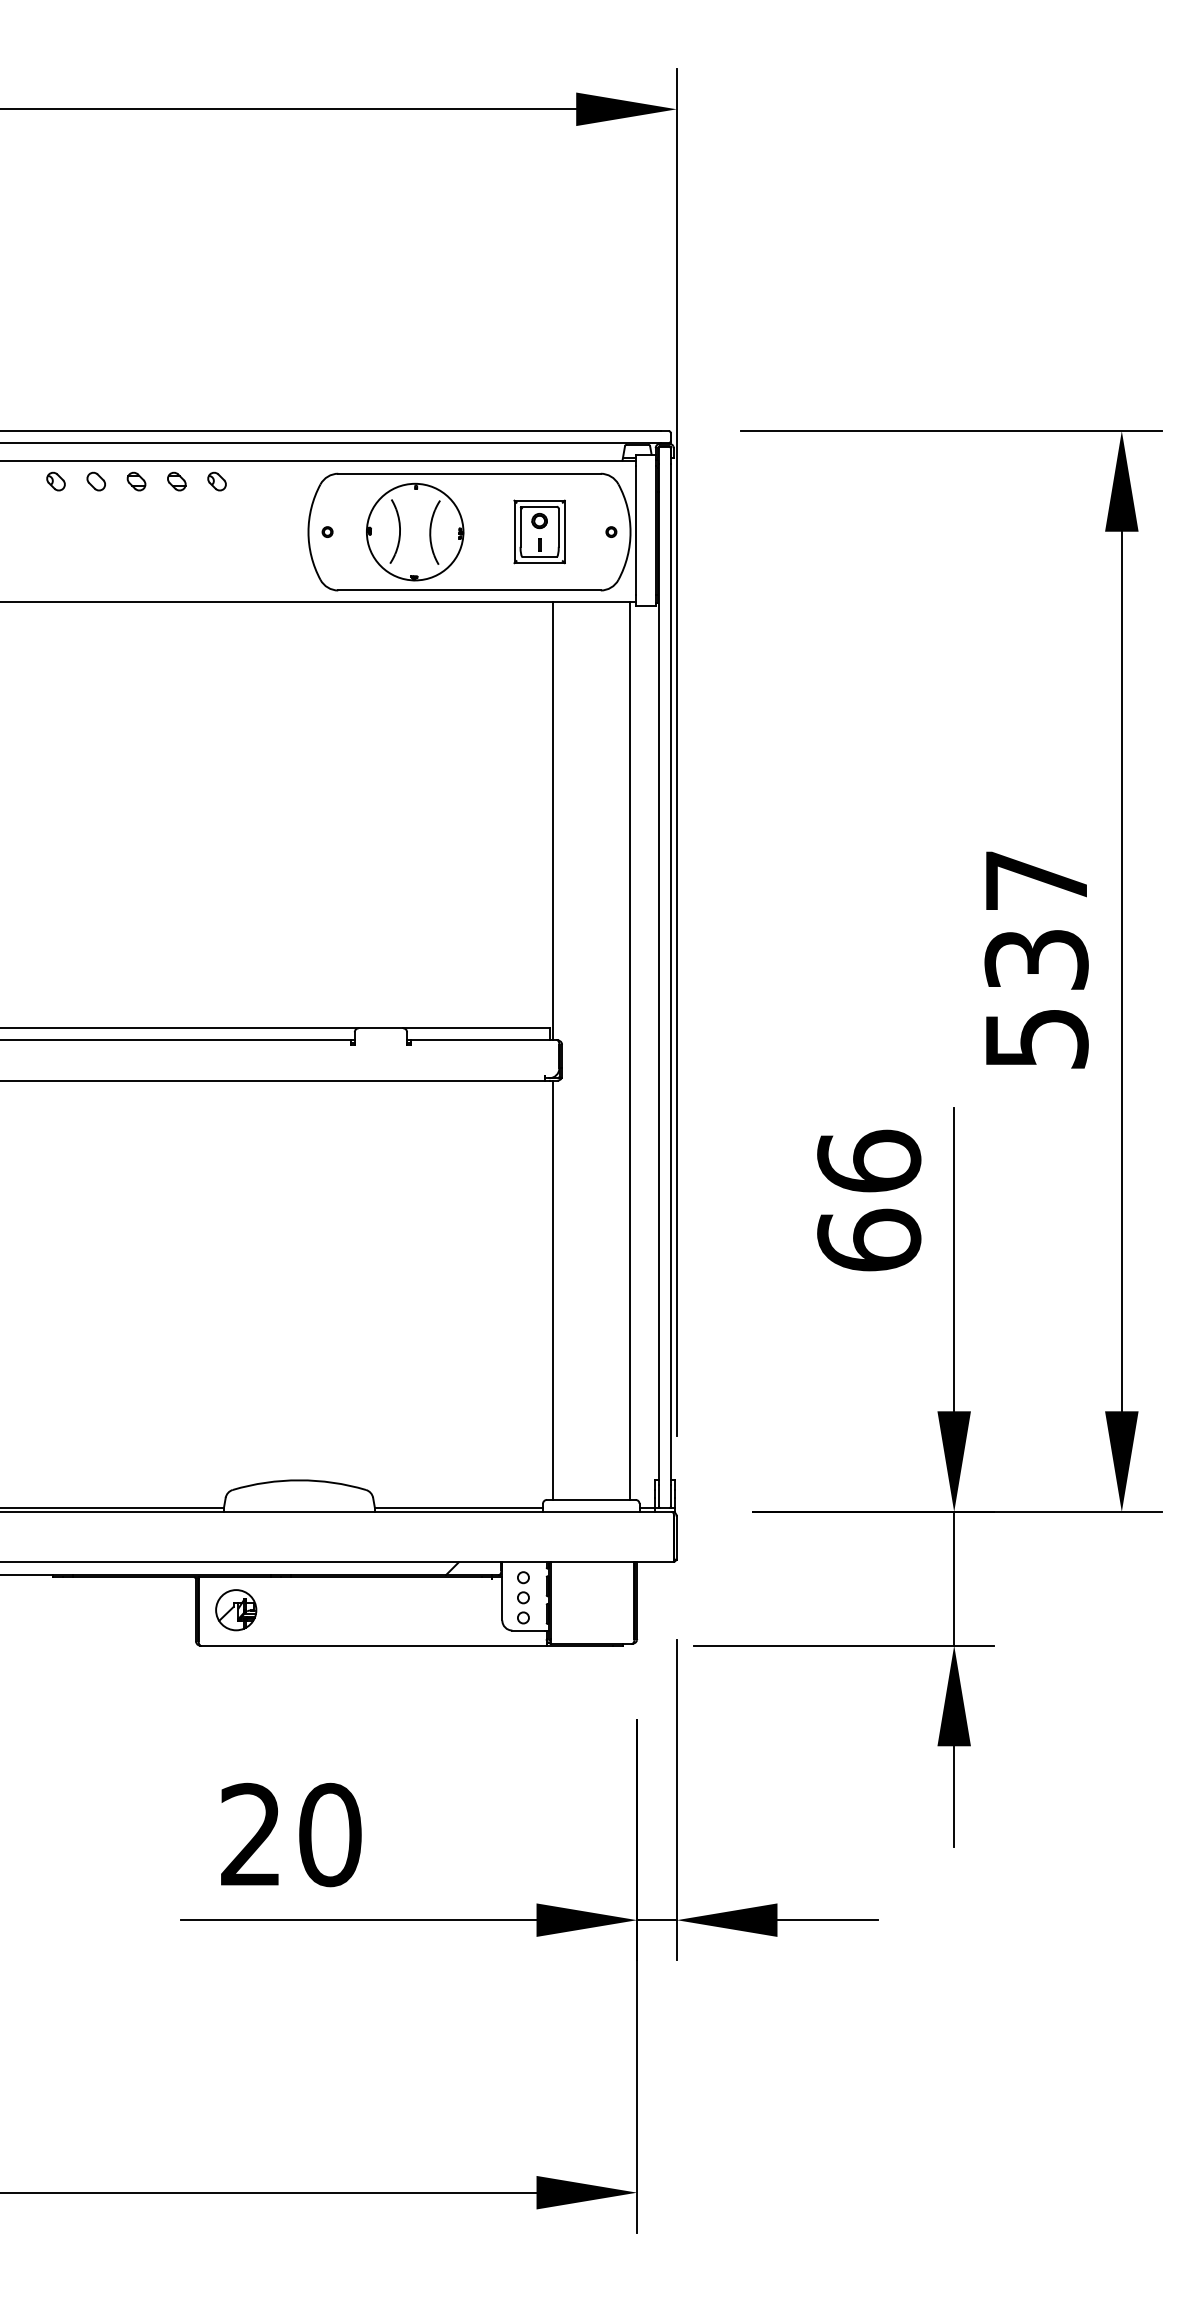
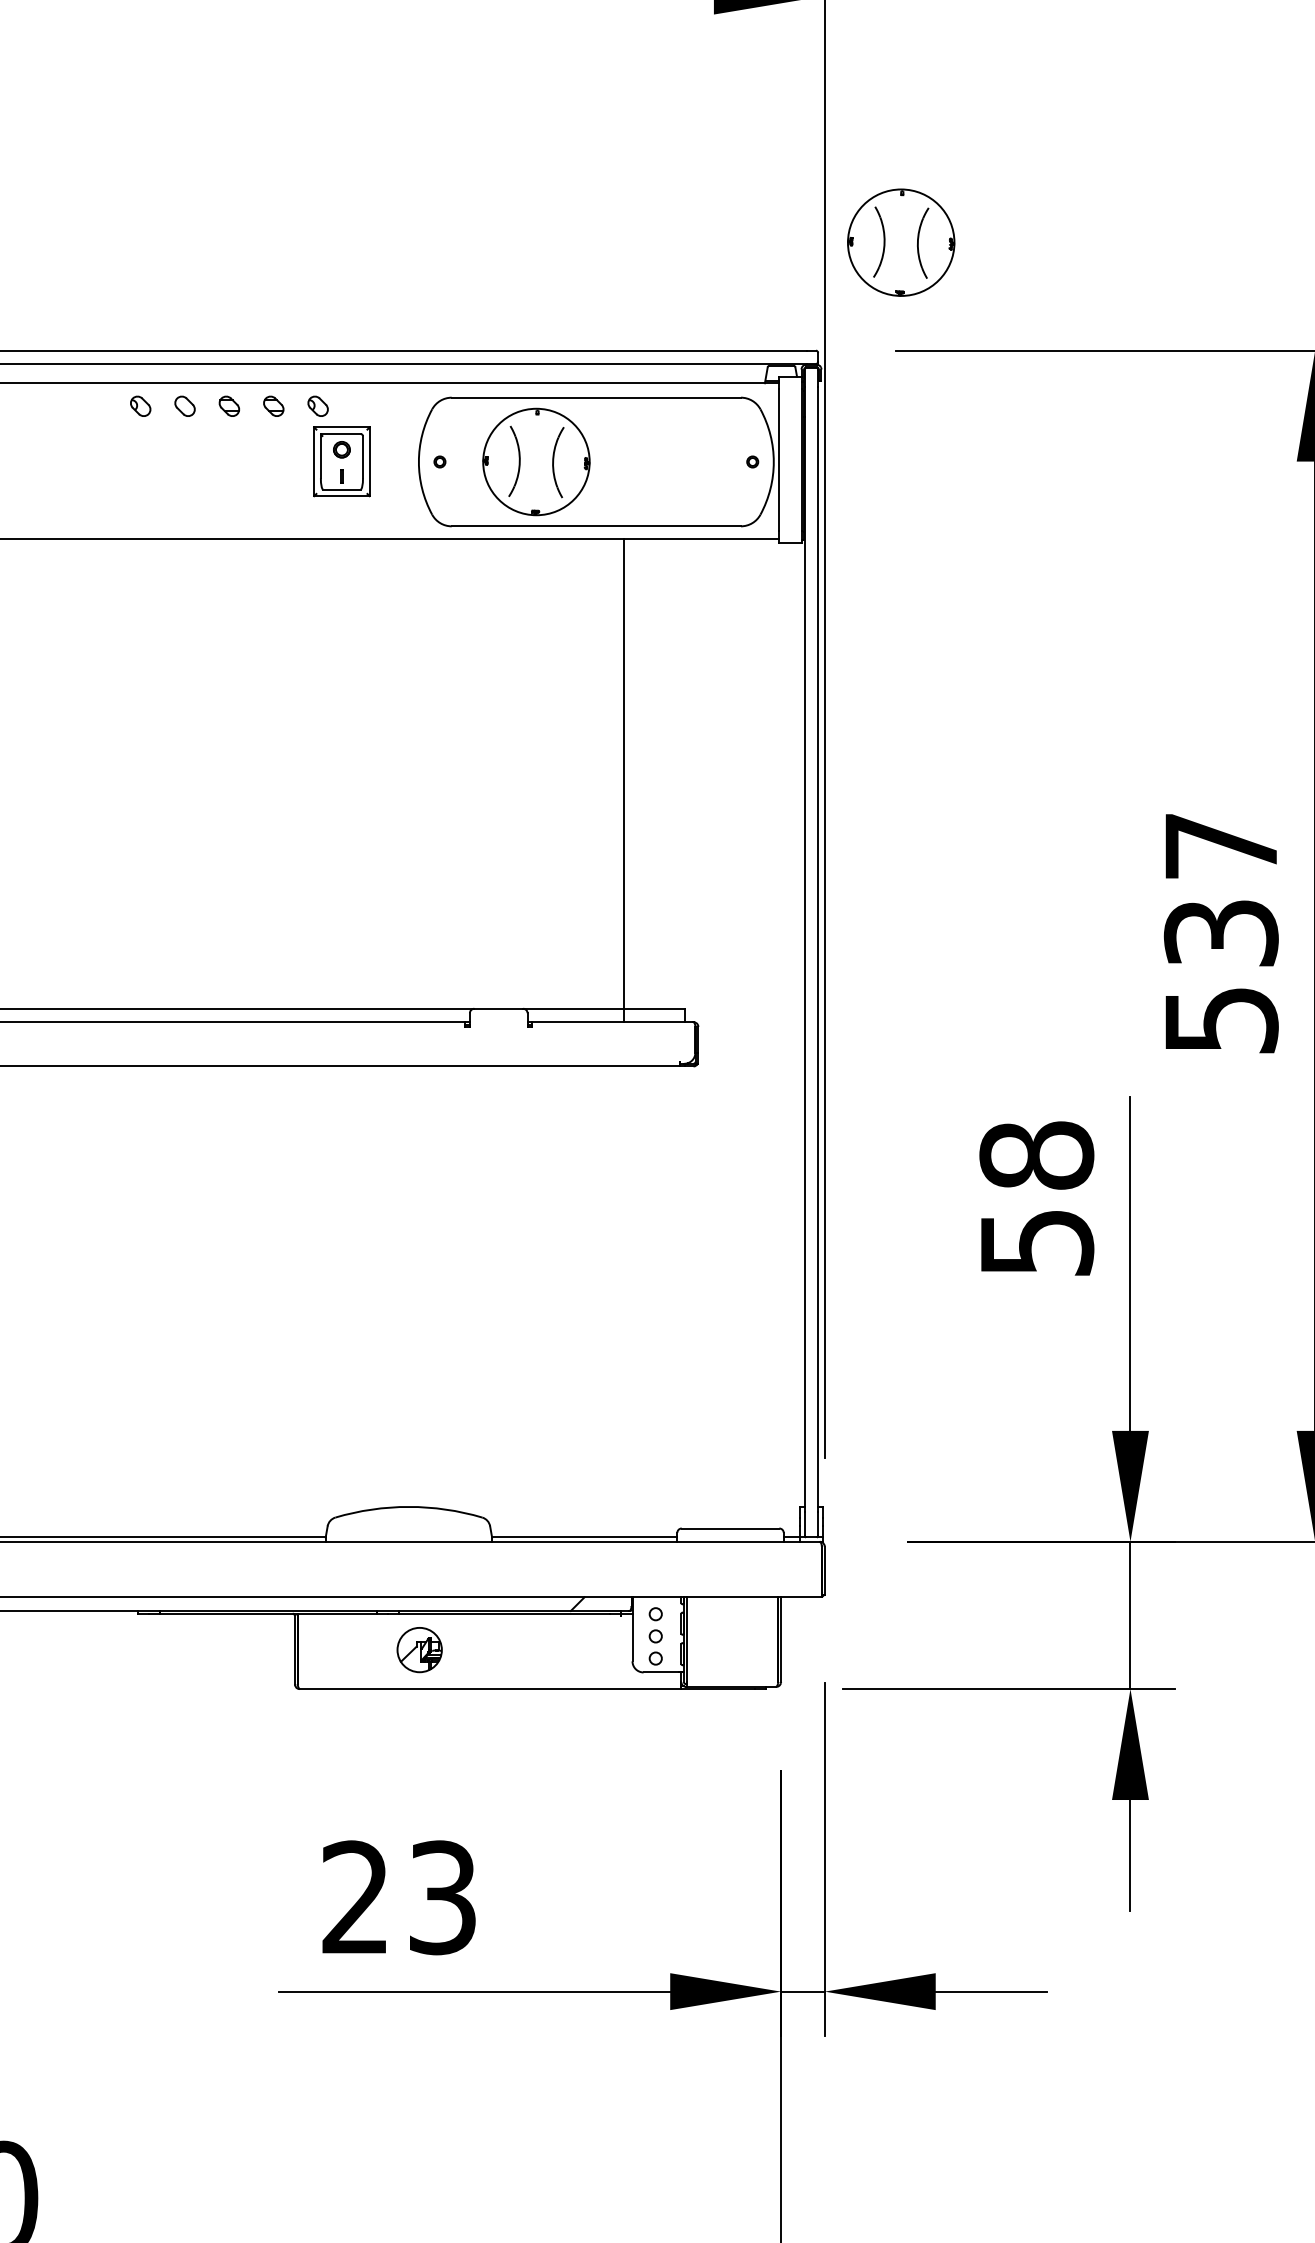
part: (746, 332) -> (901, 242), added
part: (539, 531) -> (341, 461), moved
line: (553, 820) -> (624, 779), moved
line: (629, 1050) -> (772, 1033), removed
text: (869, 1200) -> (1037, 1198), 66 -> 58
line: (553, 1289) -> (688, 1296), removed
part: (236, 1610) -> (420, 1650), moved
text: (330, 1834) -> (443, 1897), 20 -> 23

